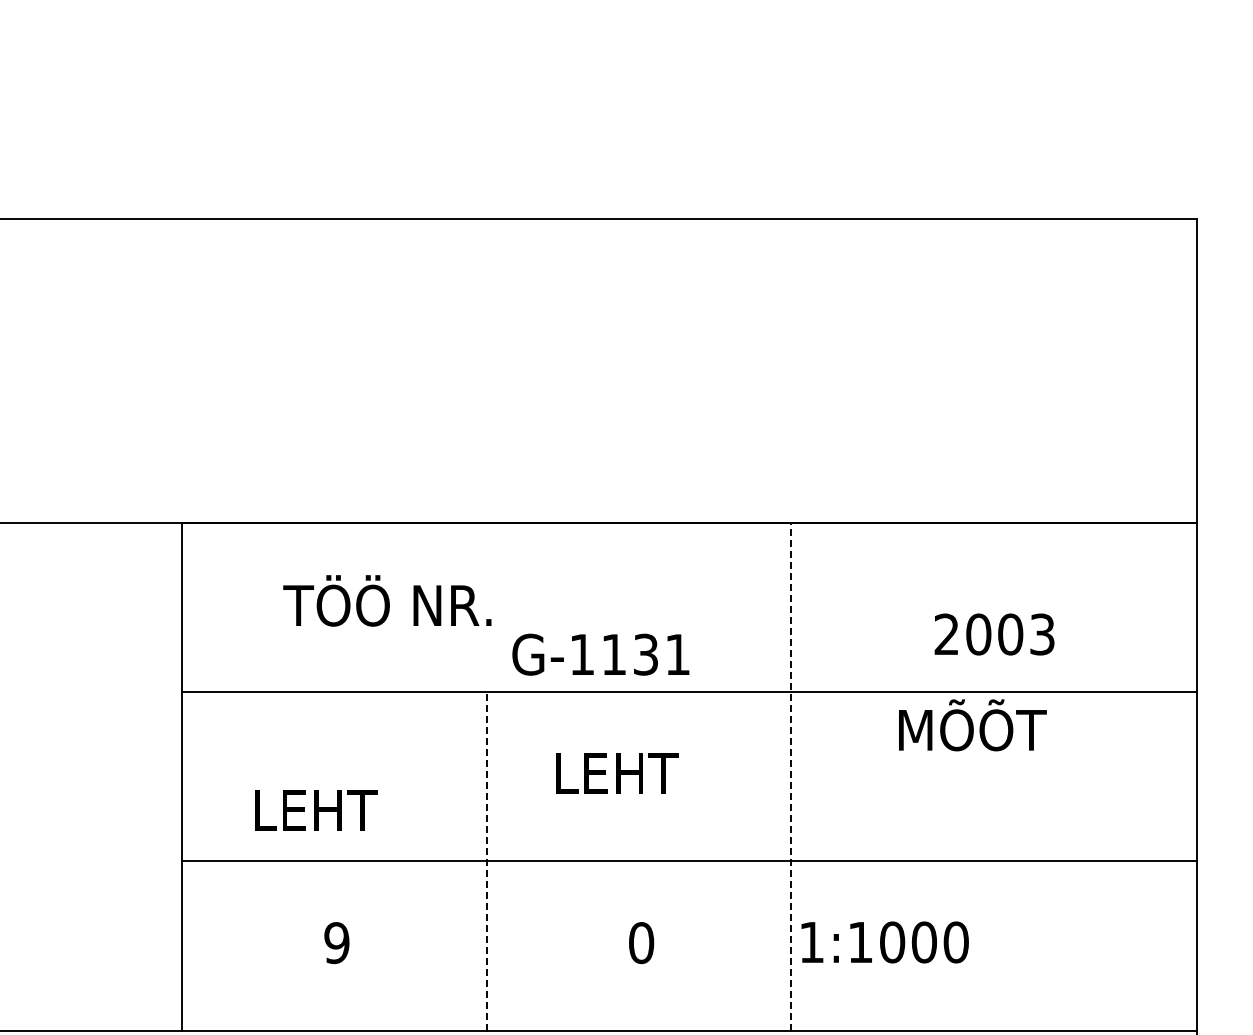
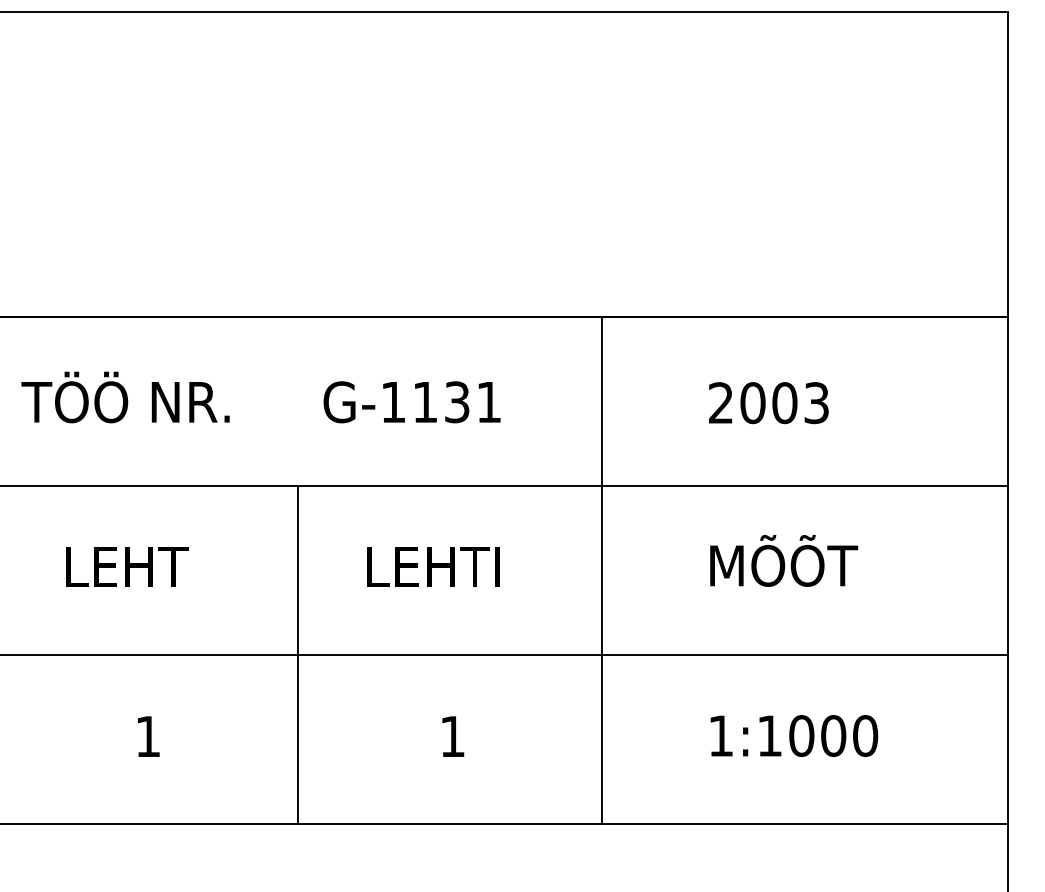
text: (387, 600) -> (125, 397), moved
text: (994, 634) -> (768, 403), moved
text: (600, 654) -> (411, 402), moved
text: (972, 725) -> (783, 561), moved
text: (686, 773) -> (497, 567), LEHT -> LEHTI
line: (791, 776) -> (602, 570), dashed -> solid
text: (316, 810) -> (127, 567), moved
line: (486, 860) -> (297, 654), dashed -> solid
text: (884, 942) -> (793, 736), moved
text: (336, 943) -> (147, 737), 9 -> 1
text: (641, 943) -> (452, 737), 0 -> 1

